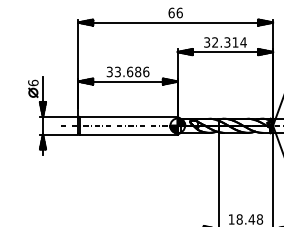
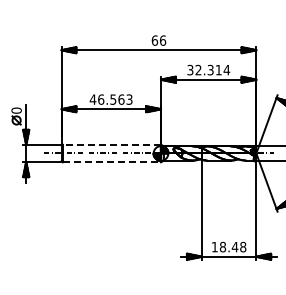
text: (127, 71) -> (110, 99), 33.686 -> 46.563
text: (33, 82) -> (16, 110), 6 -> 0
line: (128, 116) -> (111, 144), solid -> dashed
line: (129, 134) -> (112, 162), solid -> dashed

